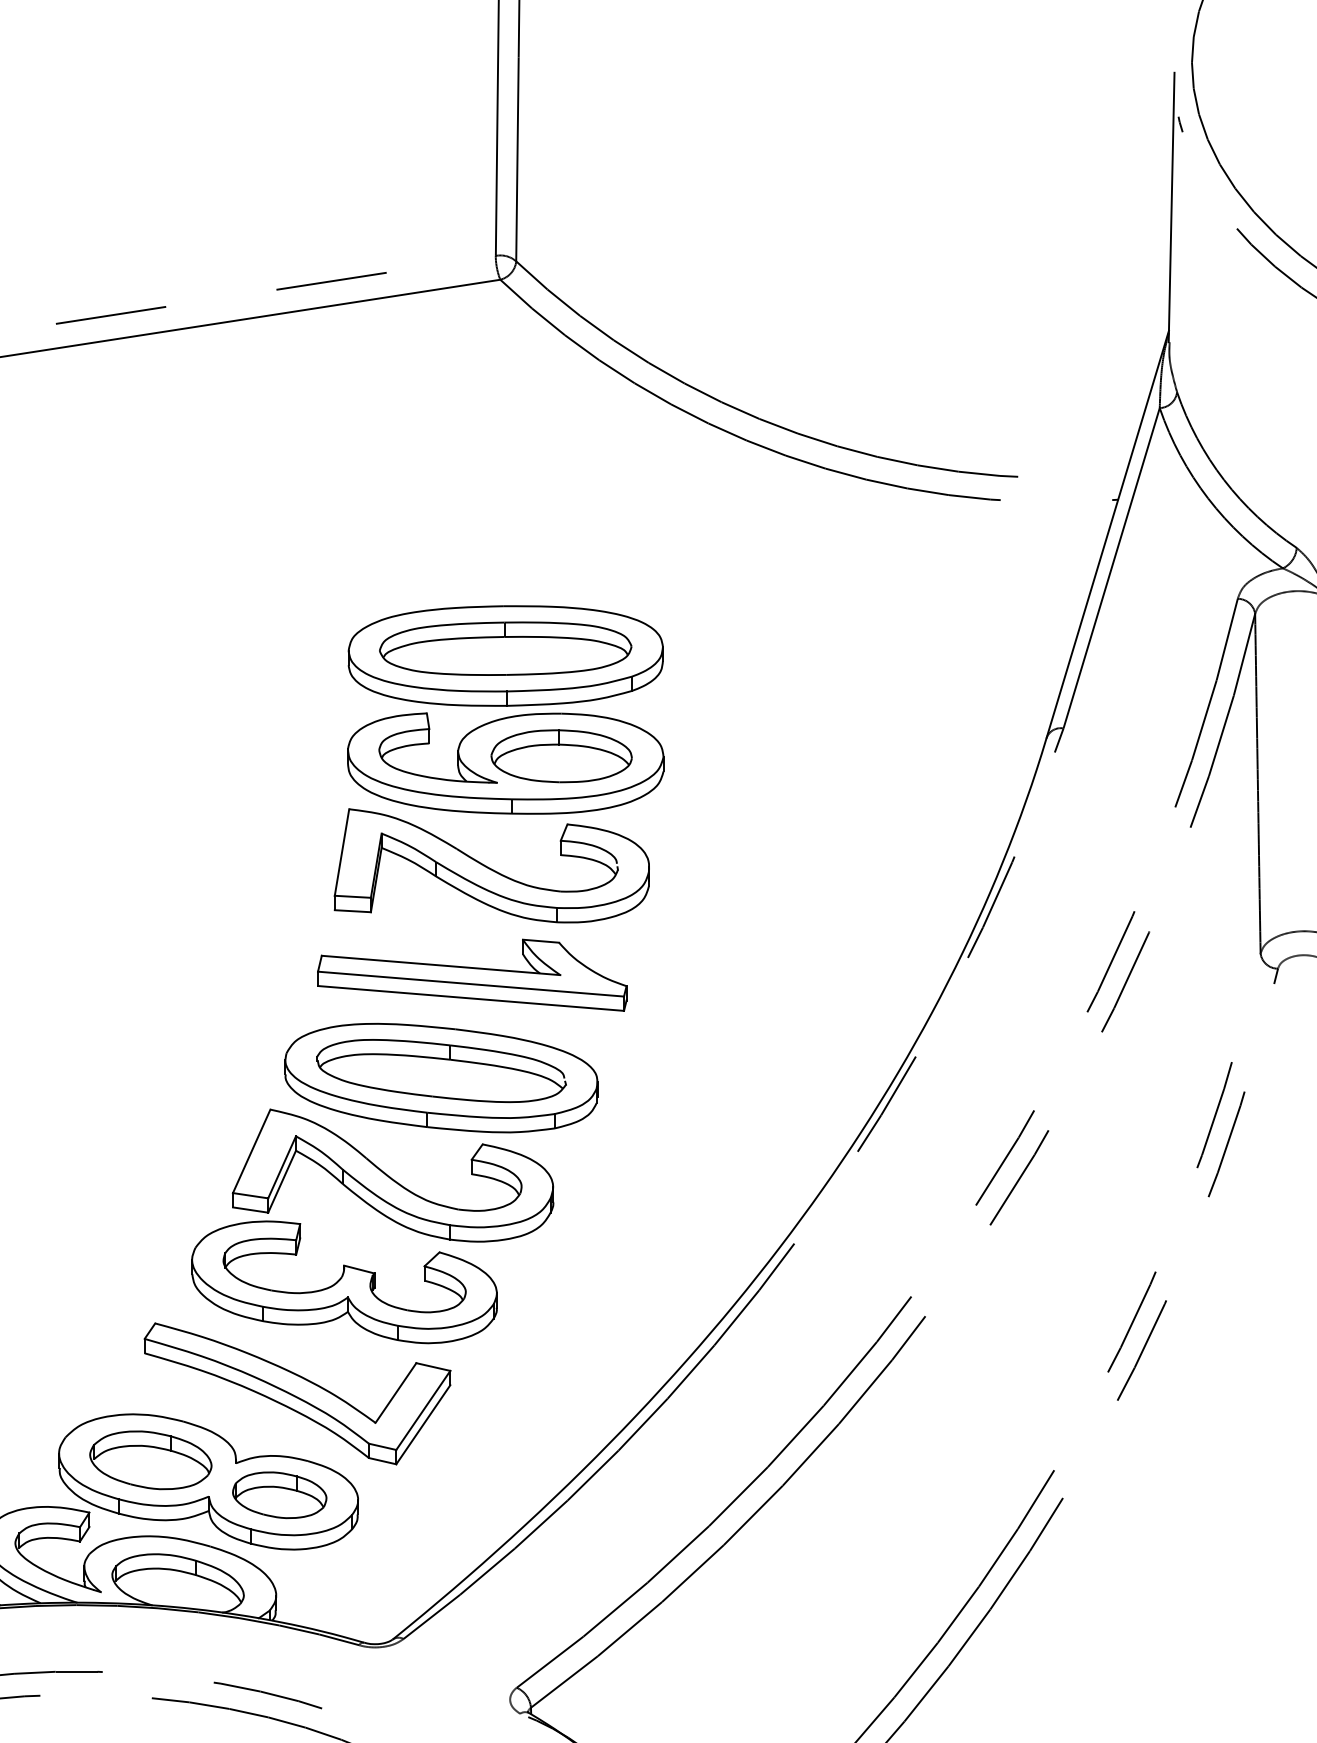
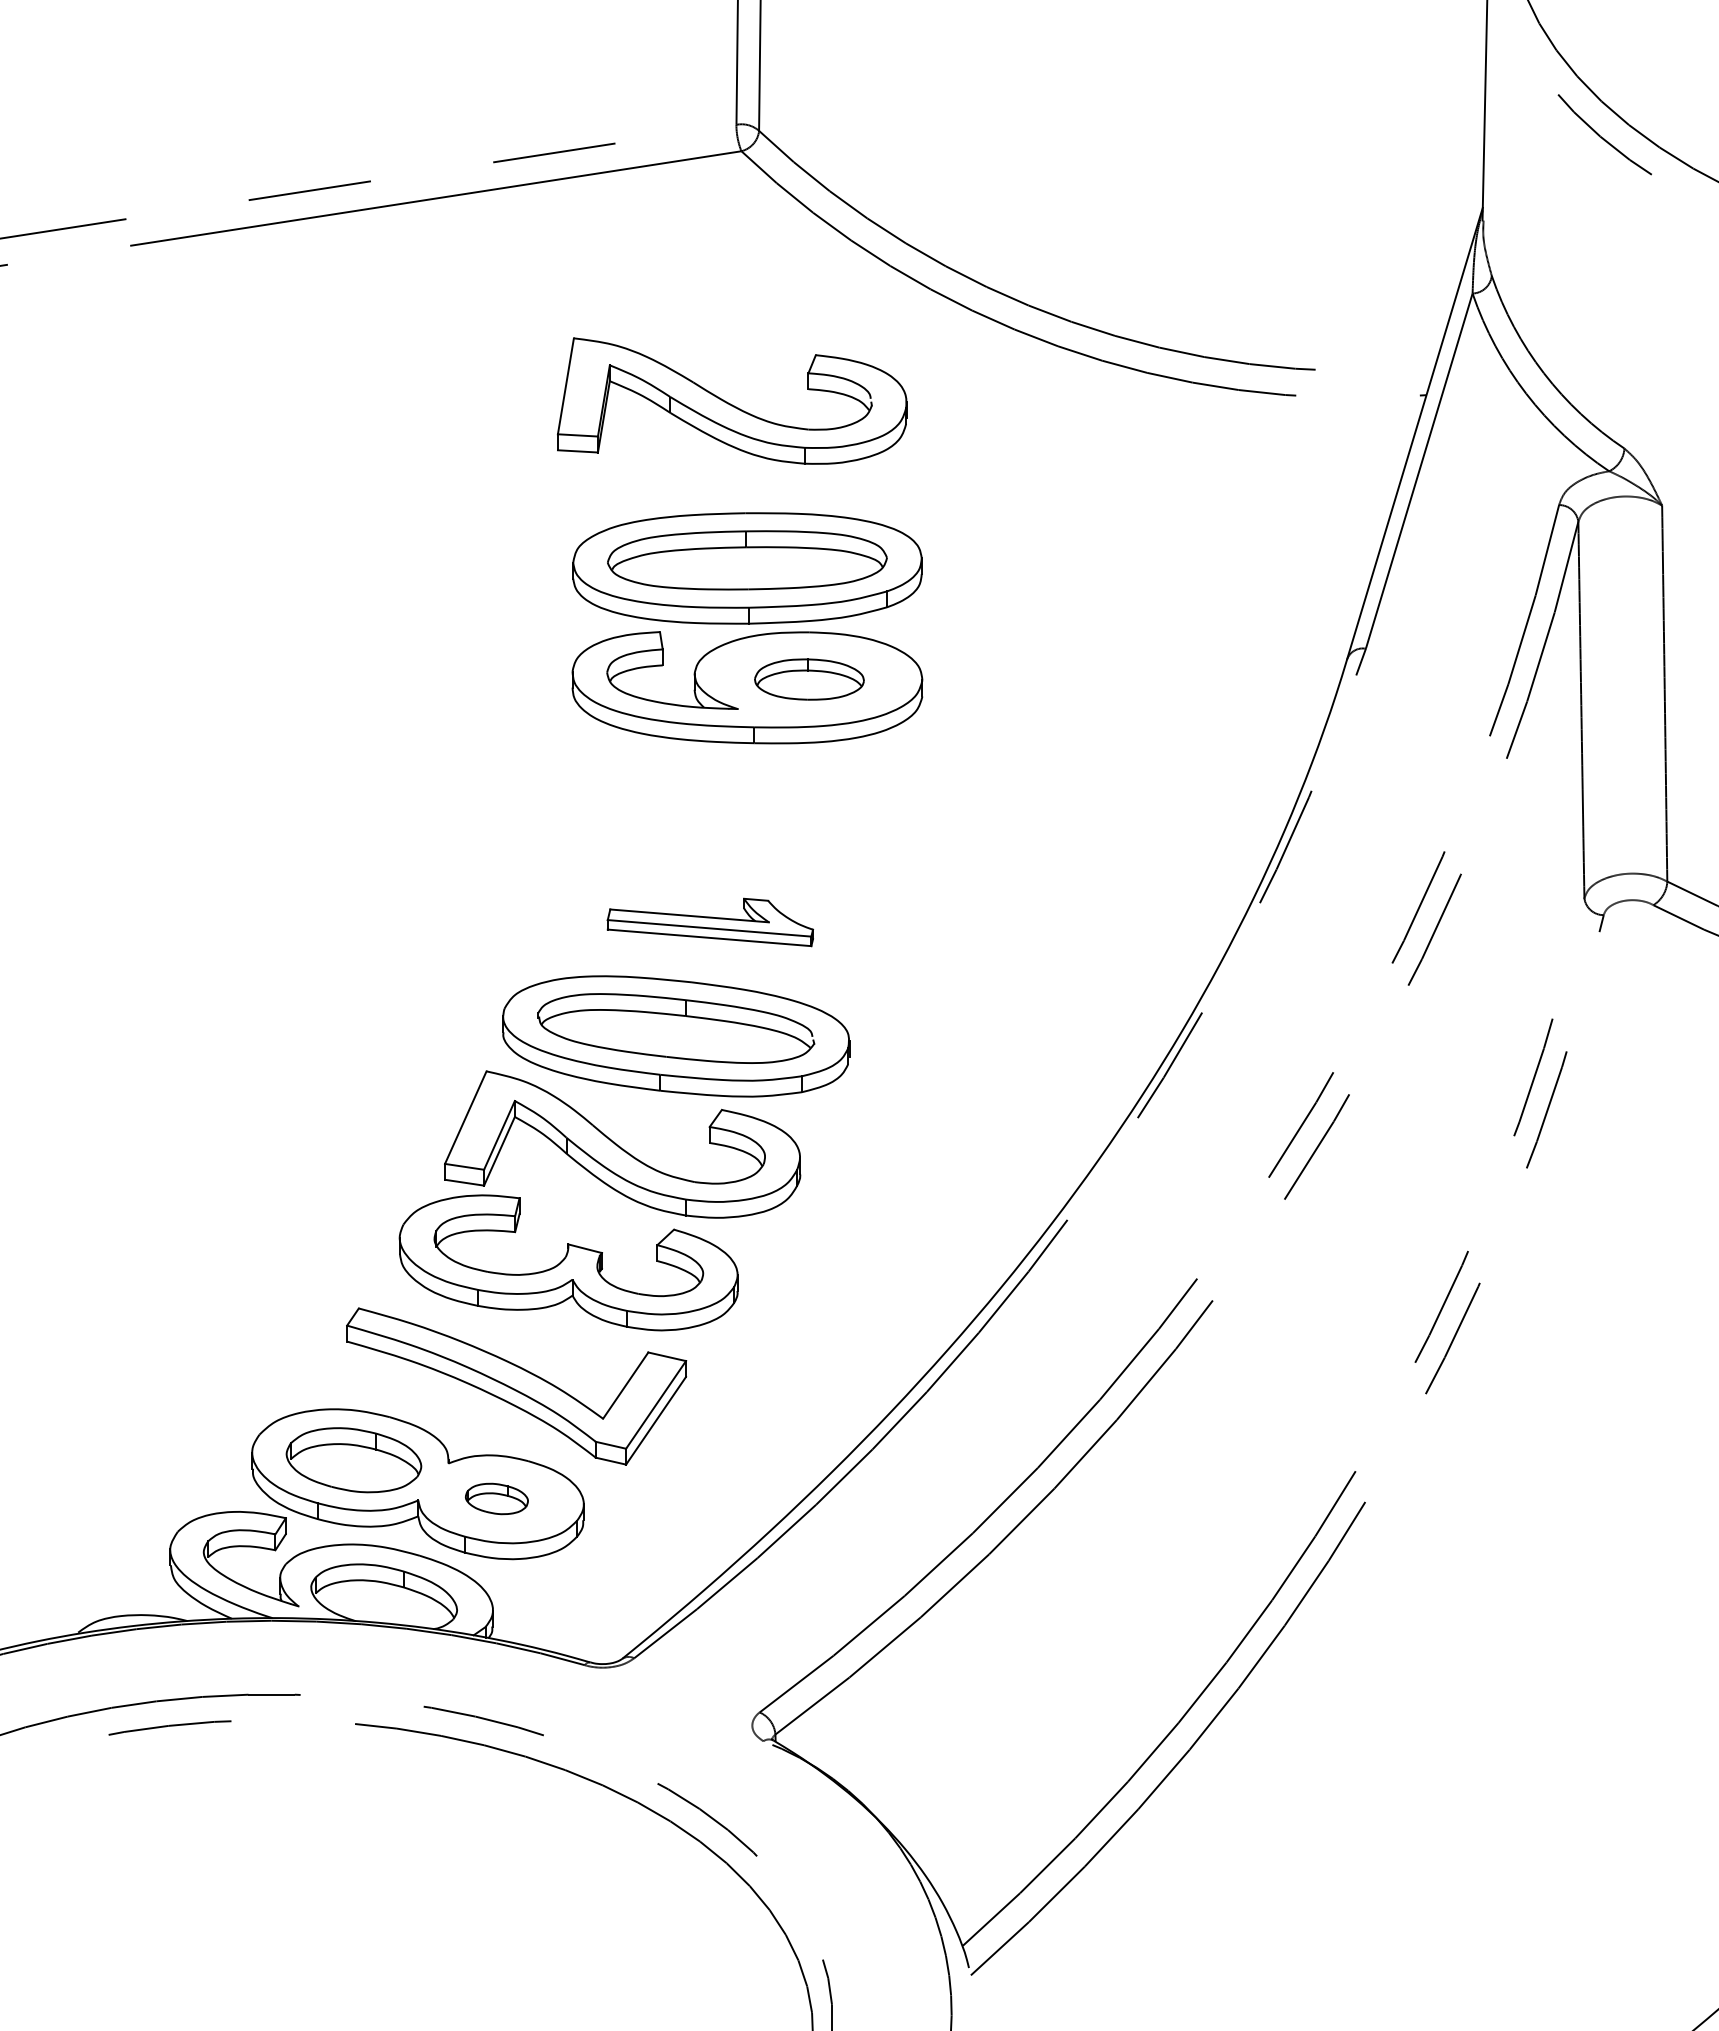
part: (561, 756) -> (809, 679), size x0.7
part: (492, 865) -> (732, 400), moved
part: (472, 975) -> (710, 922), size x0.6
part: (279, 1494) -> (496, 1498), size x0.6

